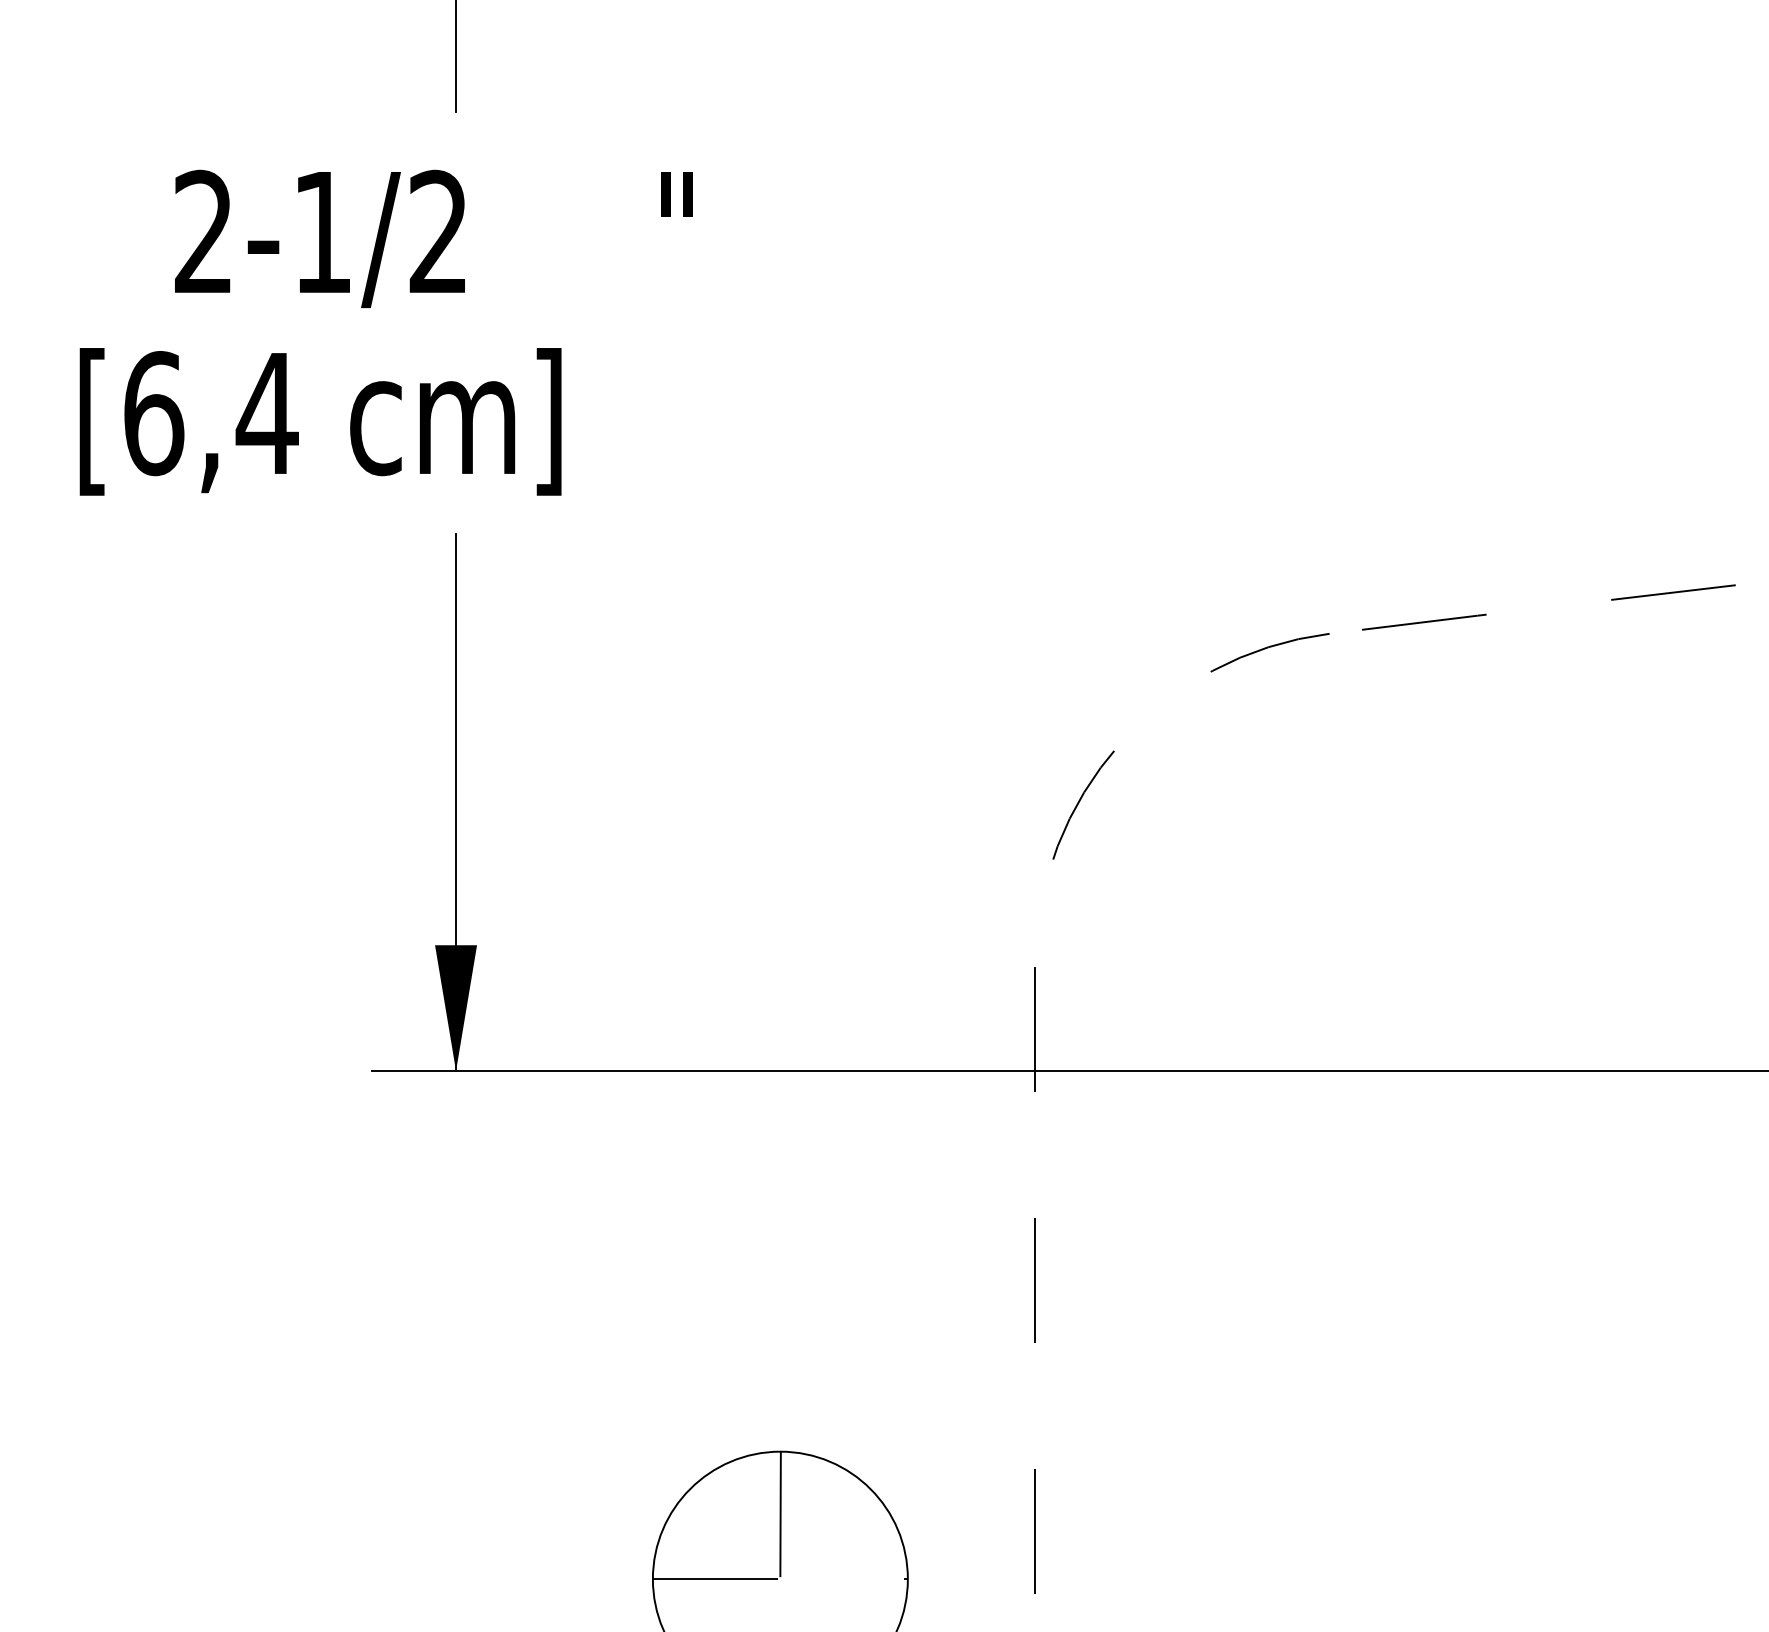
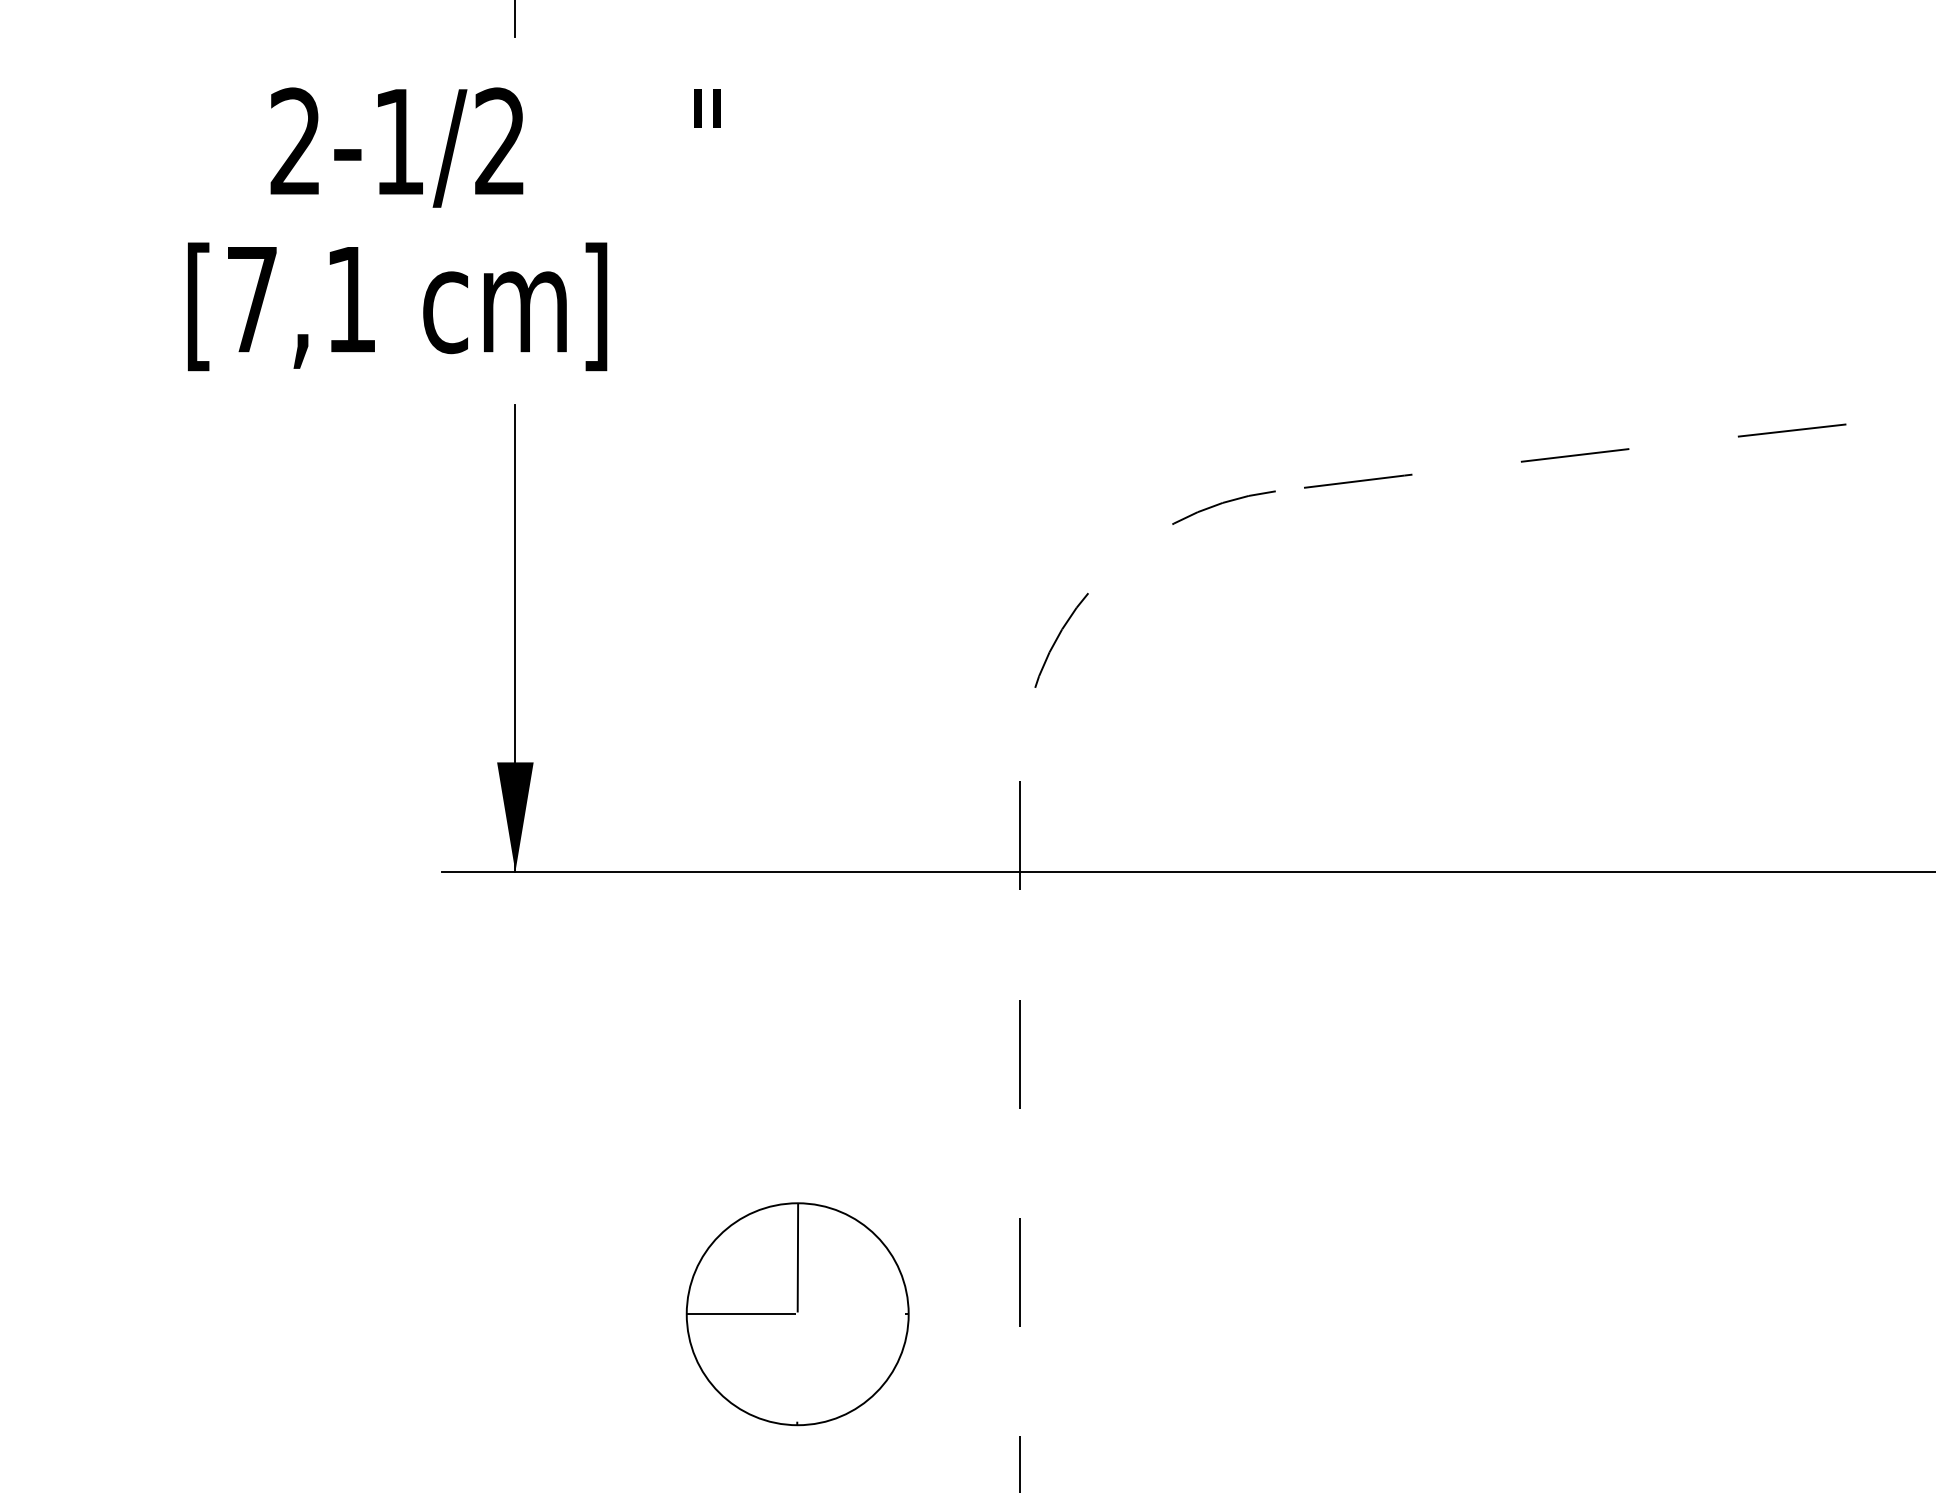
text: (211, 413) -> (302, 299), [6,4 -> [7,1

